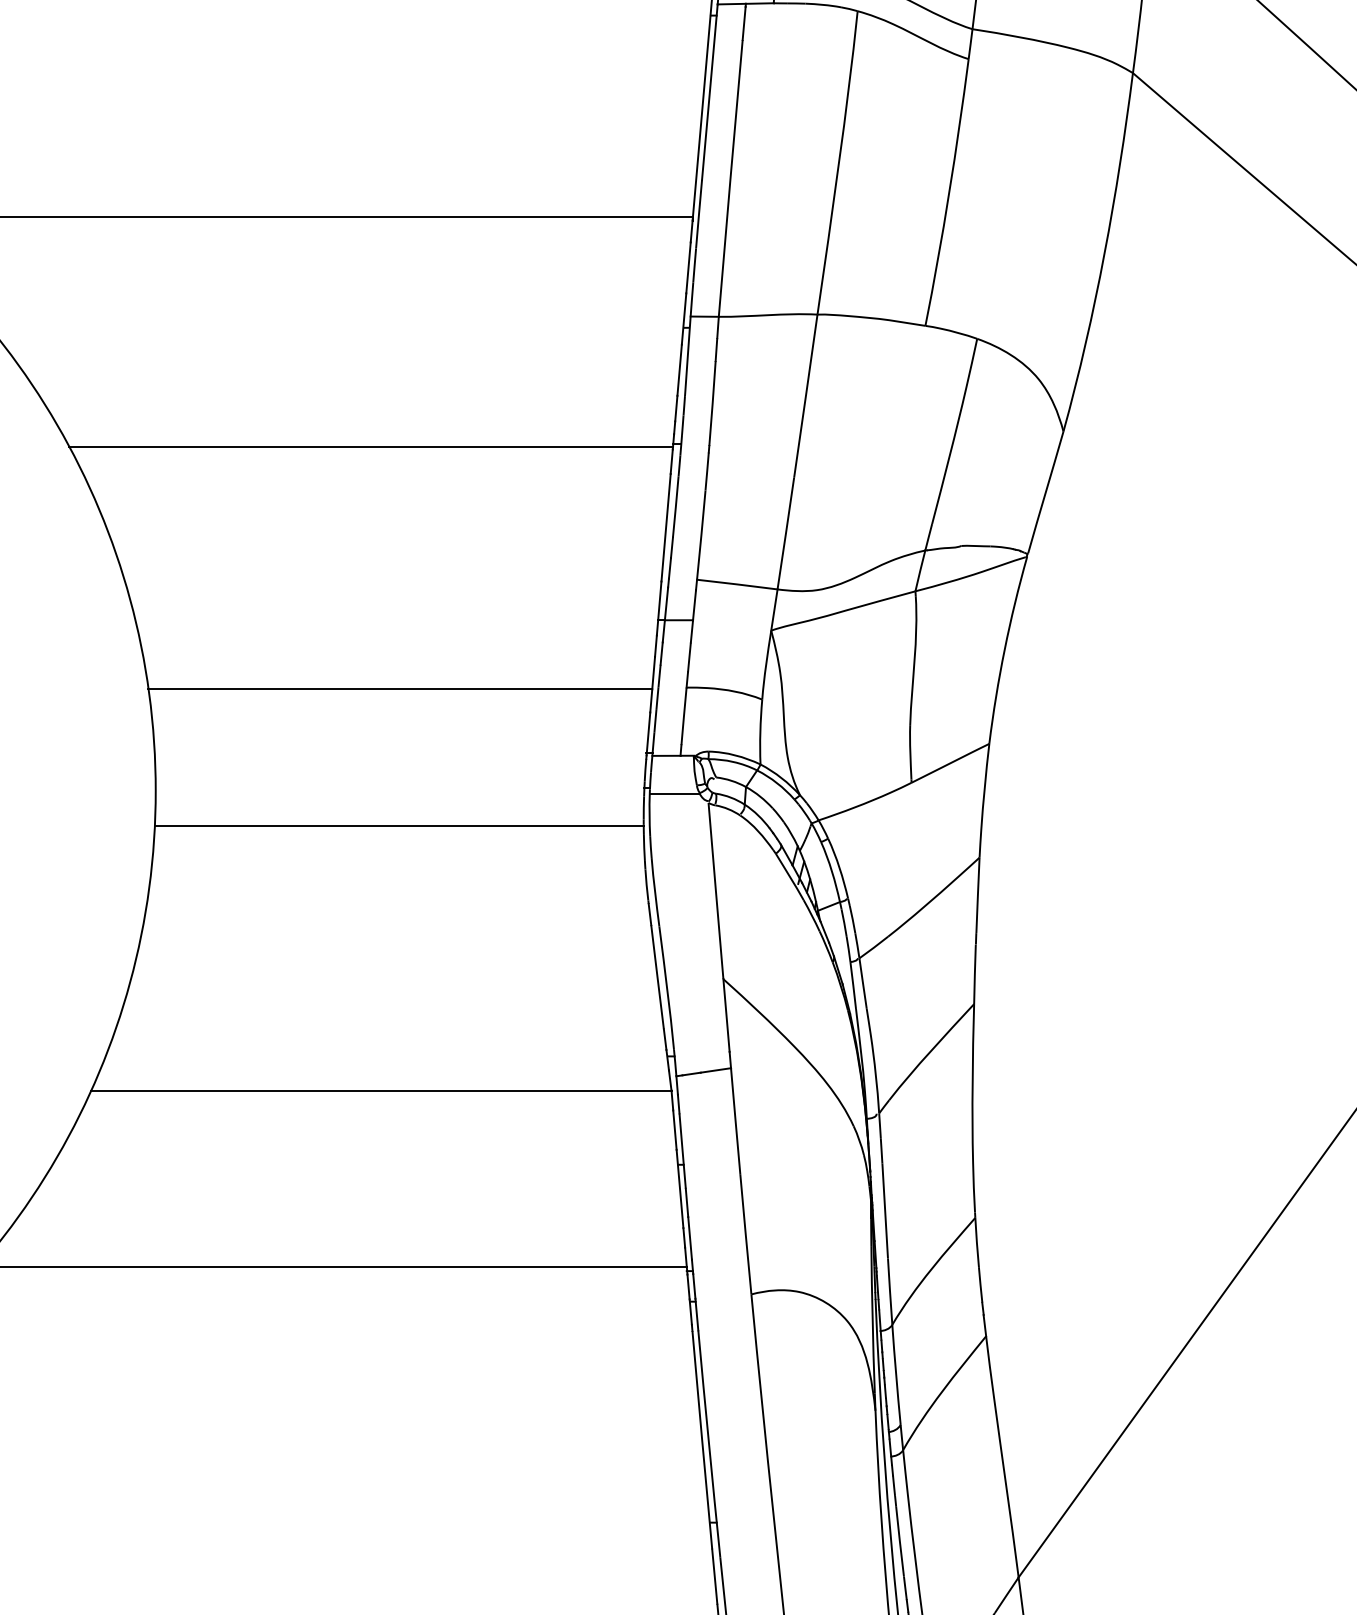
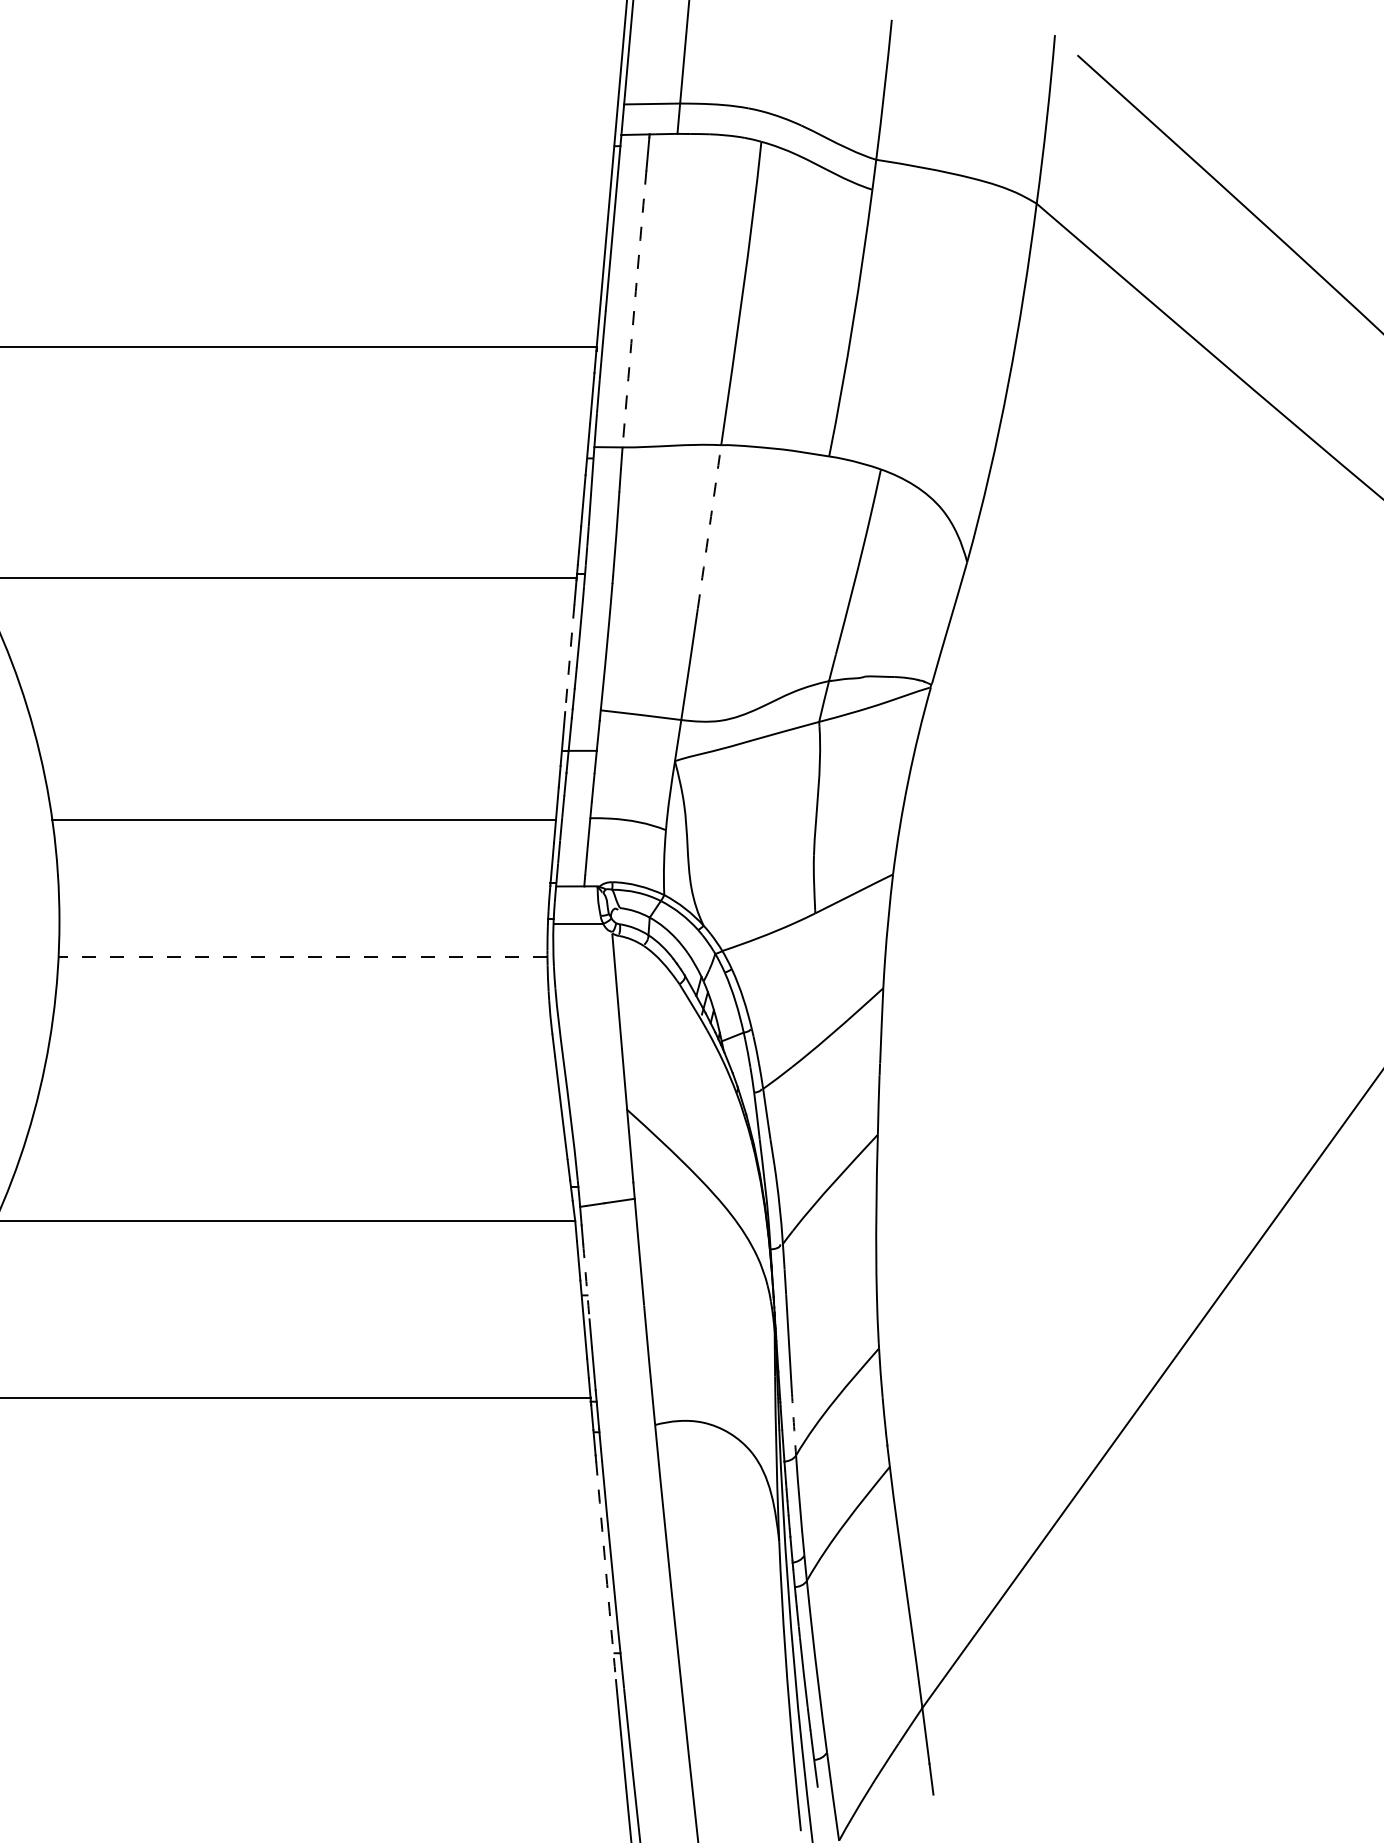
arc: (730, 177) -> (634, 308), solid -> dashed
arc: (805, 395) -> (709, 526), solid -> dashed
line: (665, 527) -> (569, 658), solid -> dashed
line: (398, 825) -> (302, 956), solid -> dashed
arc: (682, 1150) -> (586, 1281), solid -> dashed
arc: (889, 1291) -> (793, 1422), solid -> dashed
arc: (701, 1439) -> (605, 1570), solid -> dashed

